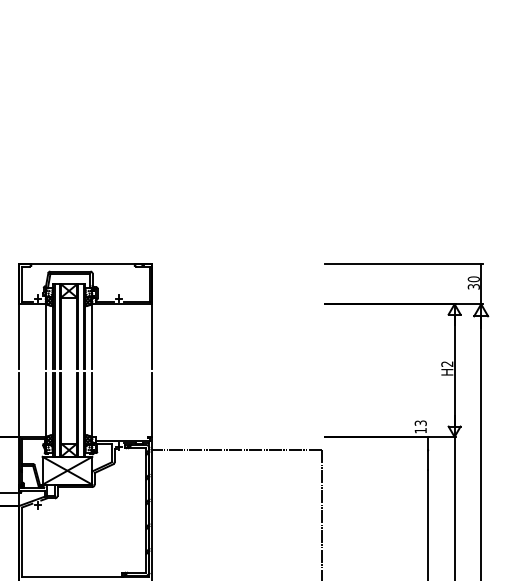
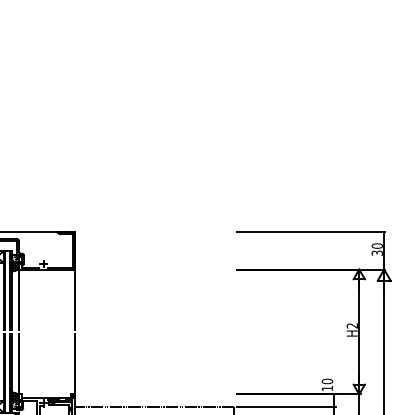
text: (420, 423) -> (327, 381), 13 -> 10
line: (376, 450) -> (285, 407), added

